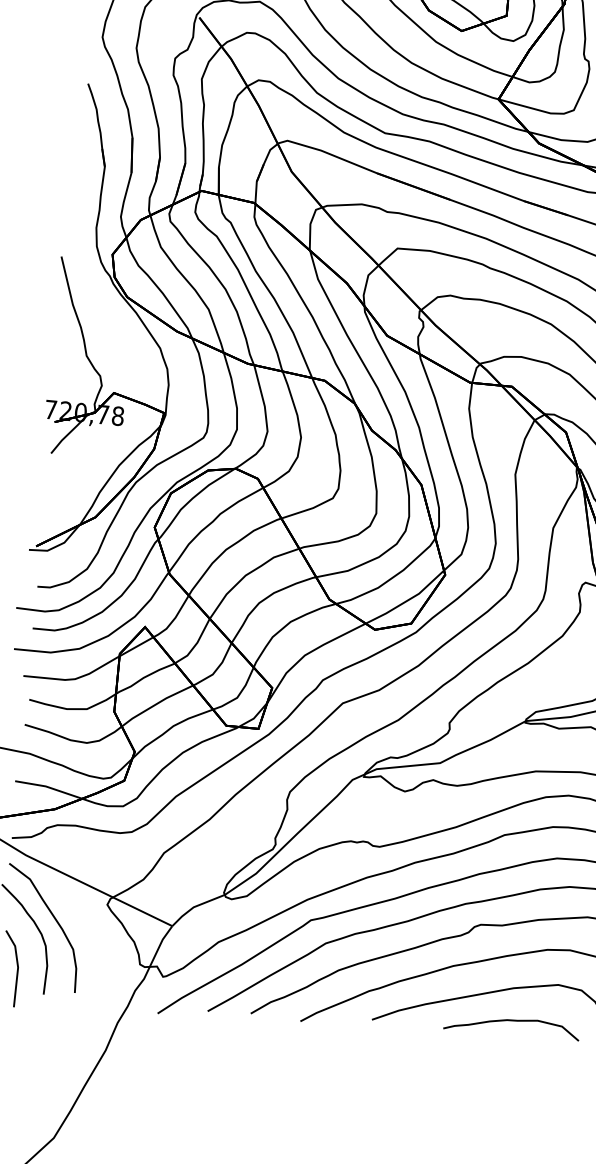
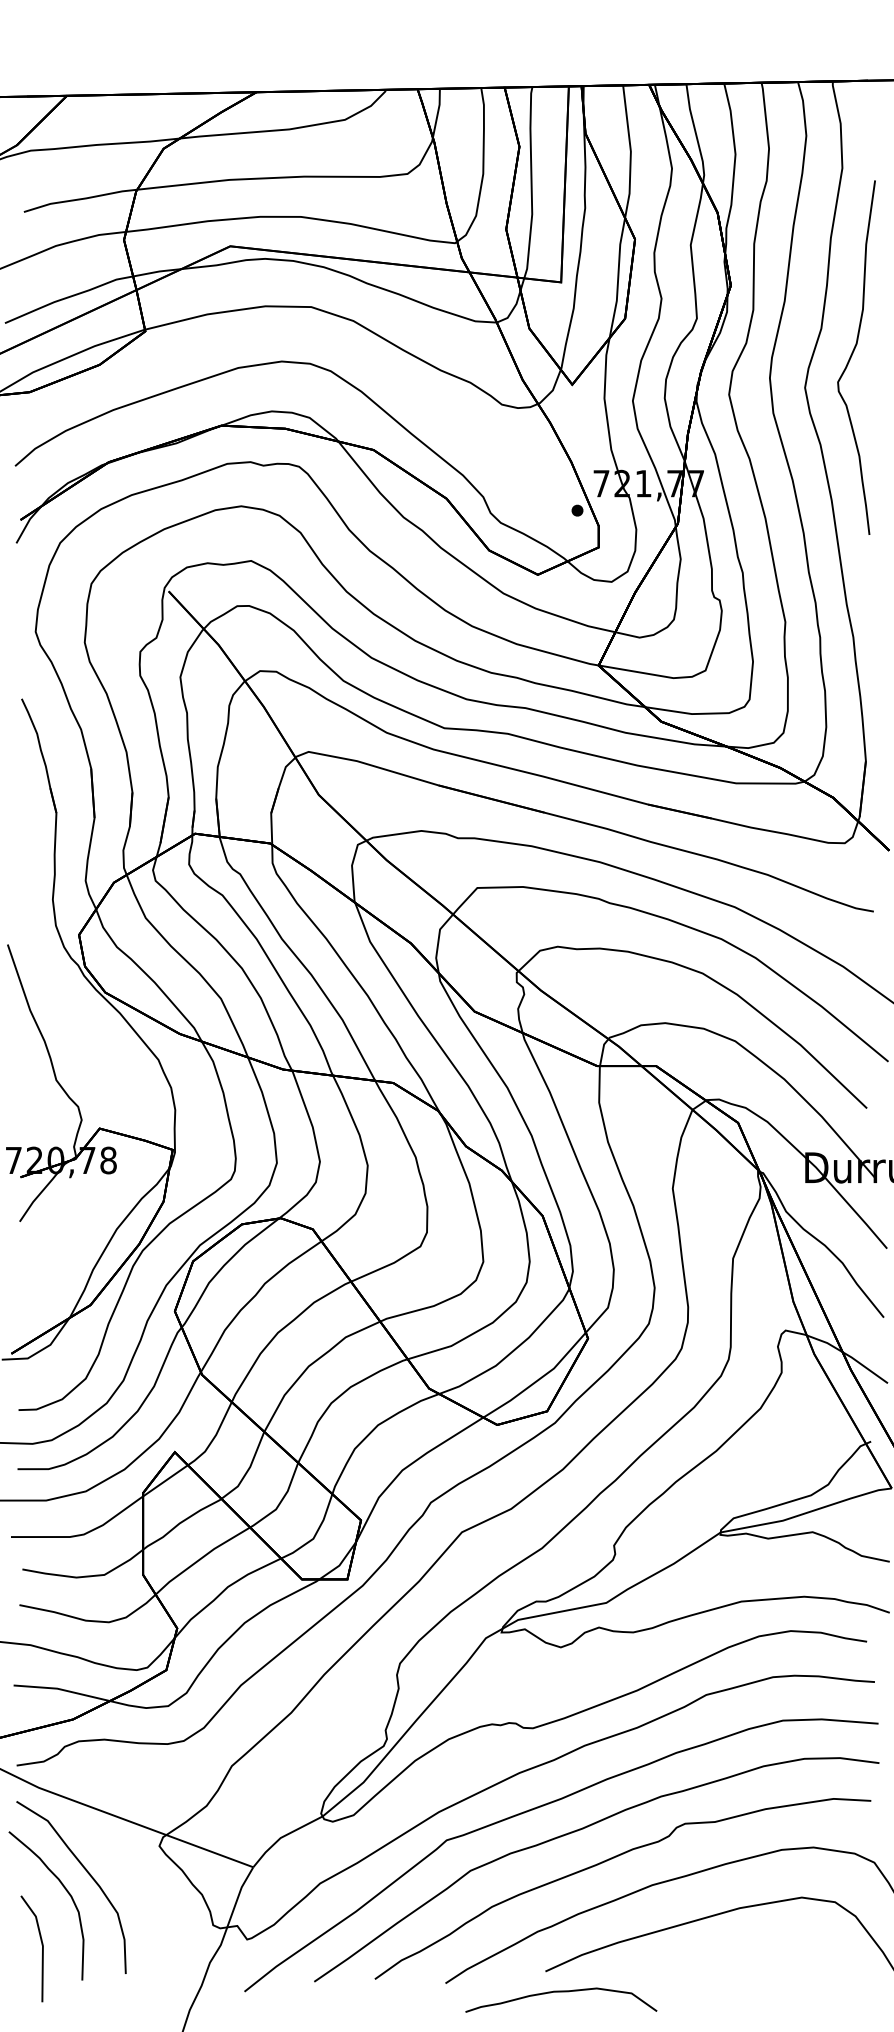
curve: (512, 1021) -> (561, 1992), moved

